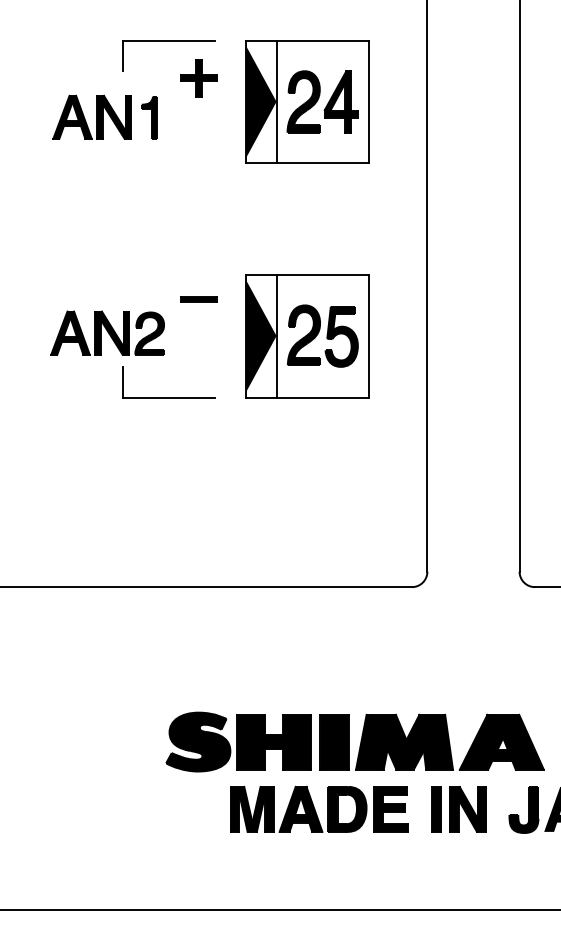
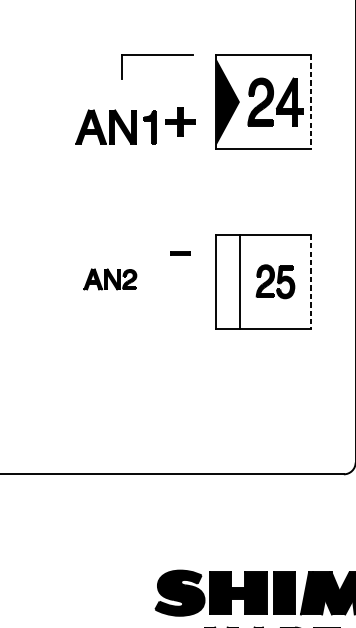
part: (198, 78) -> (180, 122), moved
line: (276, 101) -> (239, 101), removed
line: (368, 102) -> (310, 102), solid -> dashed
part: (104, 116) -> (115, 126), moved
part: (198, 299) -> (180, 253), size x0.7
part: (107, 332) -> (110, 279), size x0.6
fill: (260, 335) -> (227, 281), removed
part: (322, 335) -> (275, 281), size x0.7
line: (368, 336) -> (310, 282), solid -> dashed
part: (168, 397) -> (157, 328), removed

